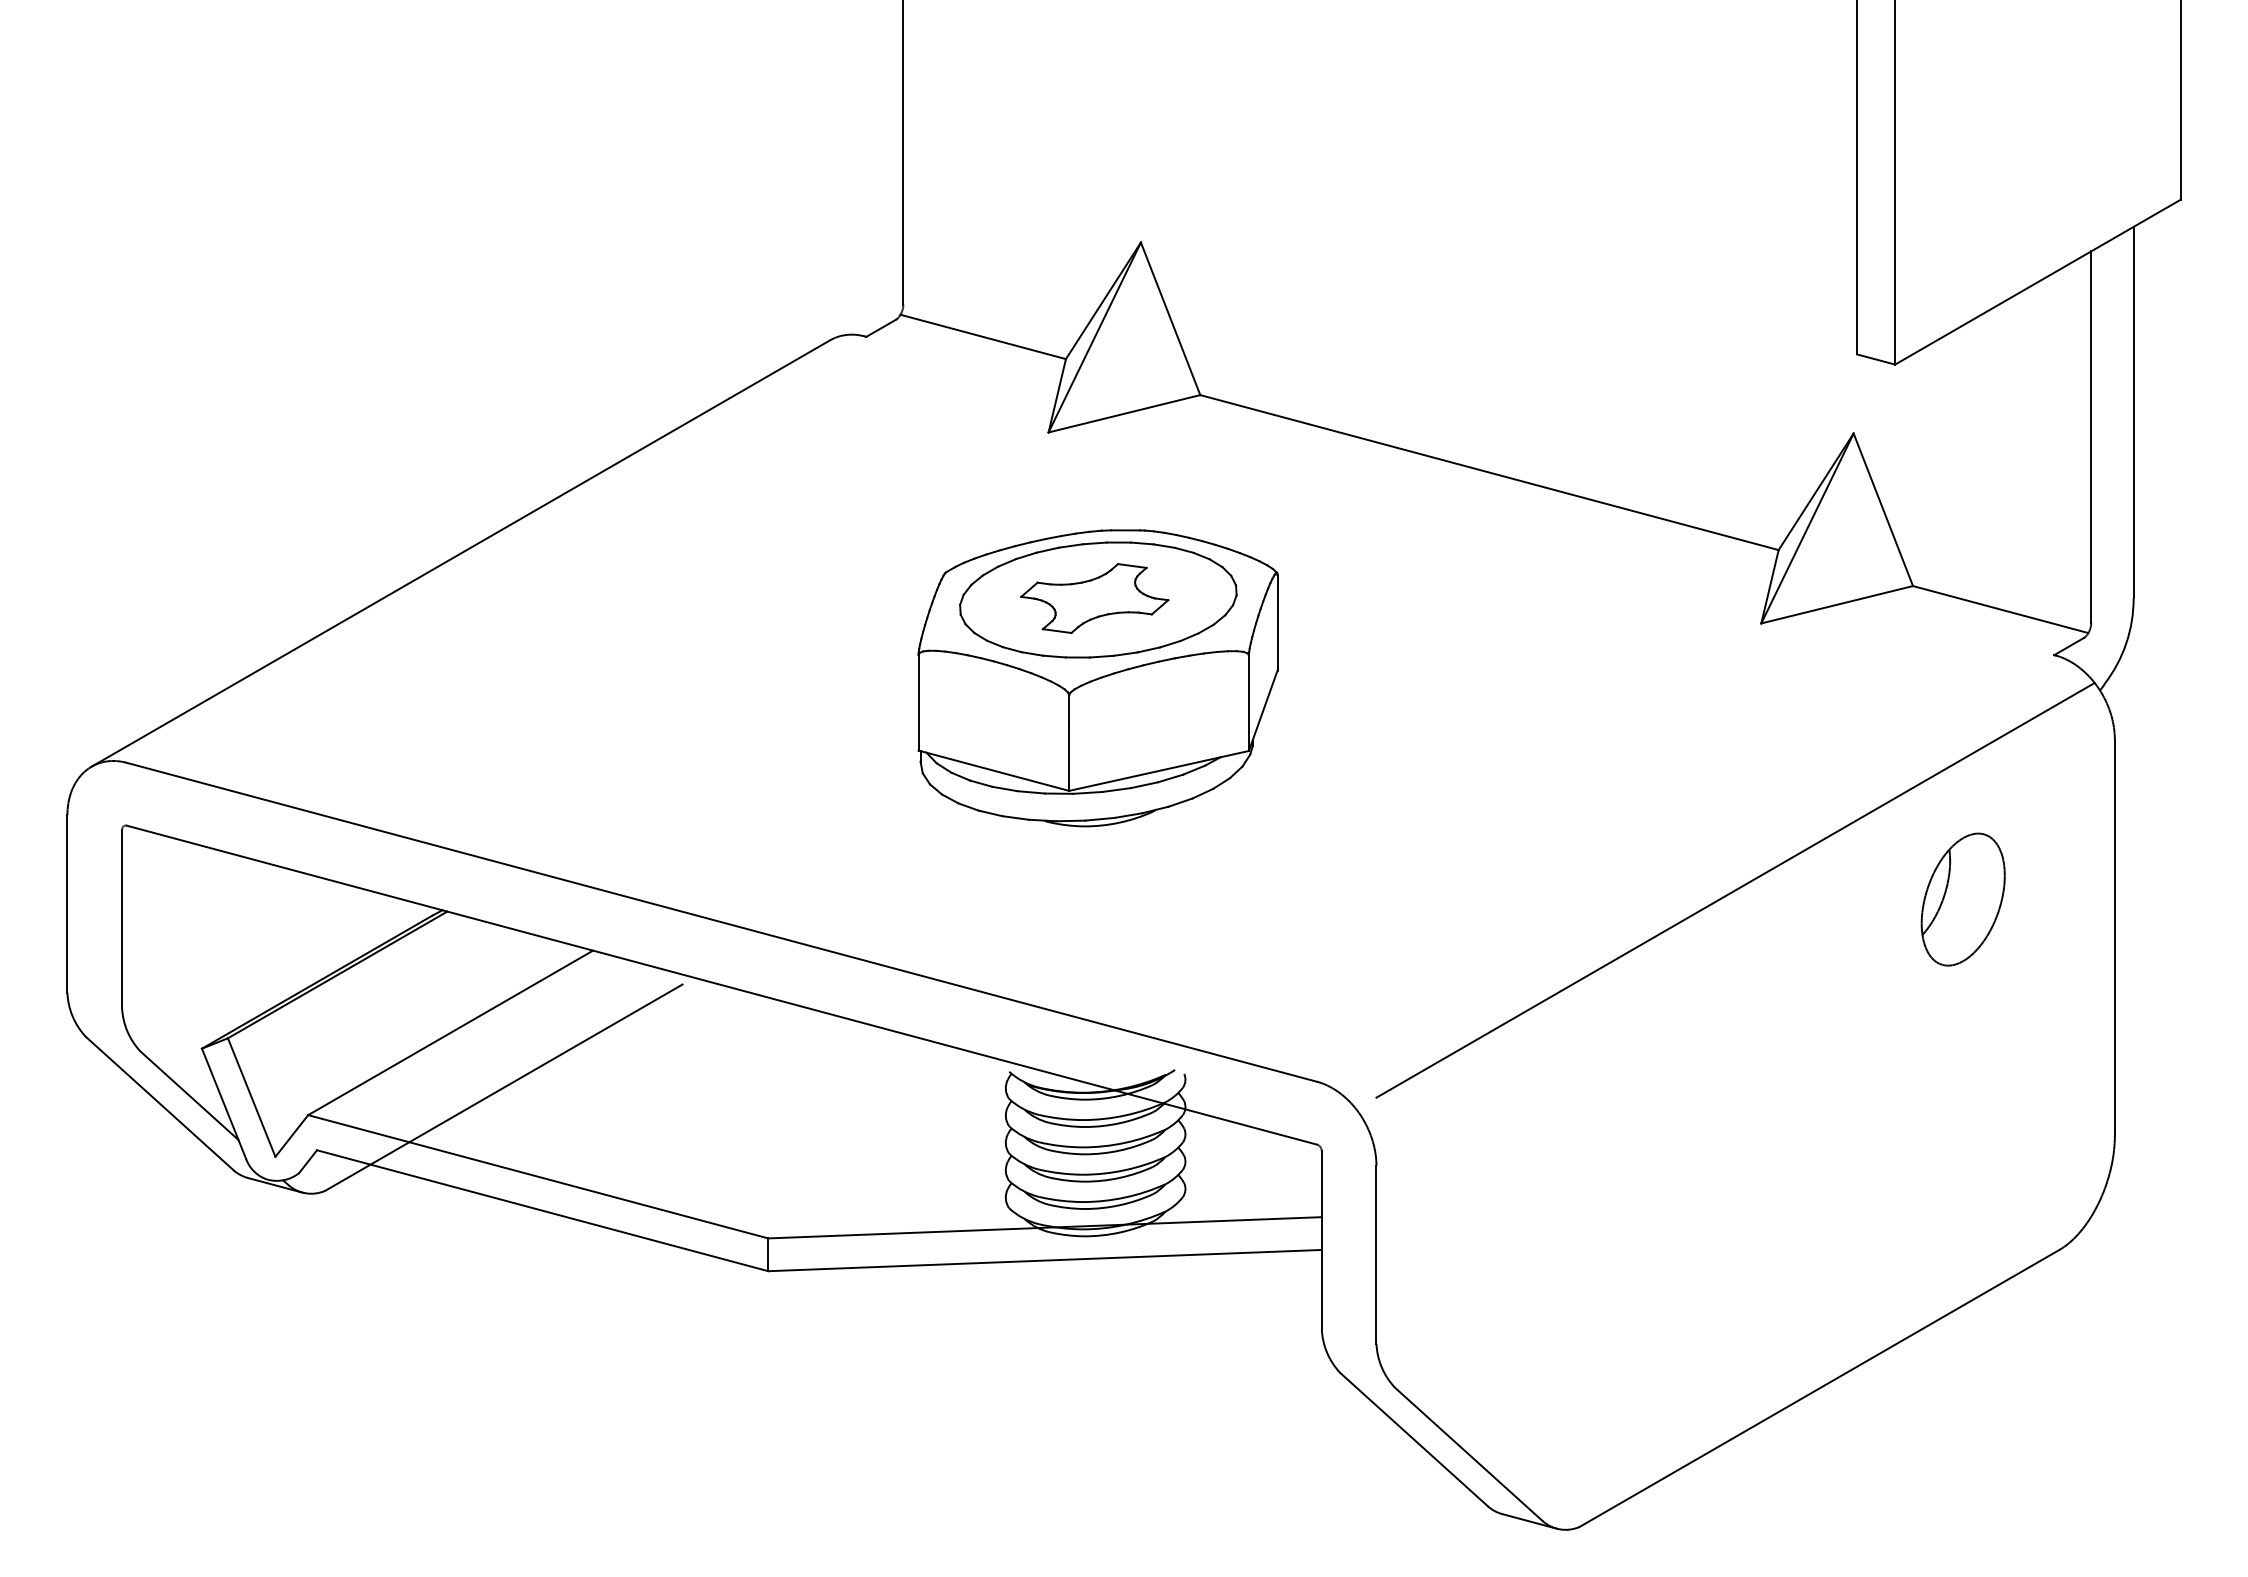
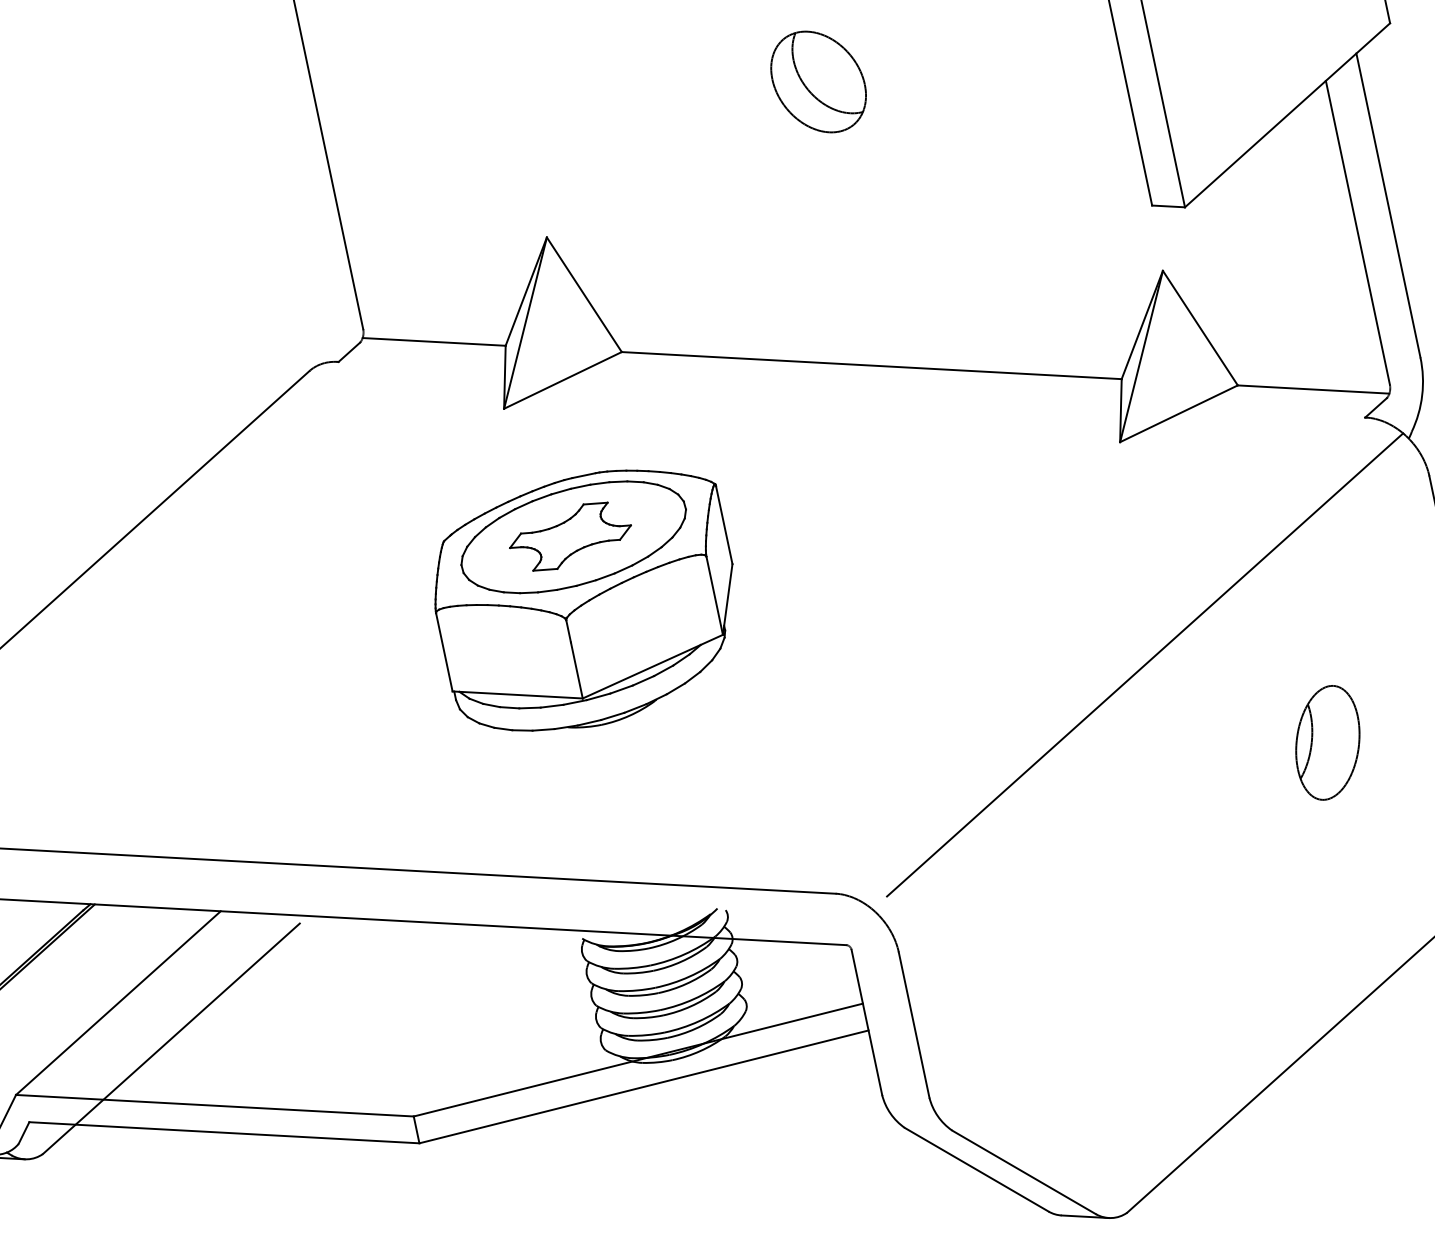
part: (1496, 127) -> (817, 82), added
part: (1962, 899) -> (1327, 742), moved

